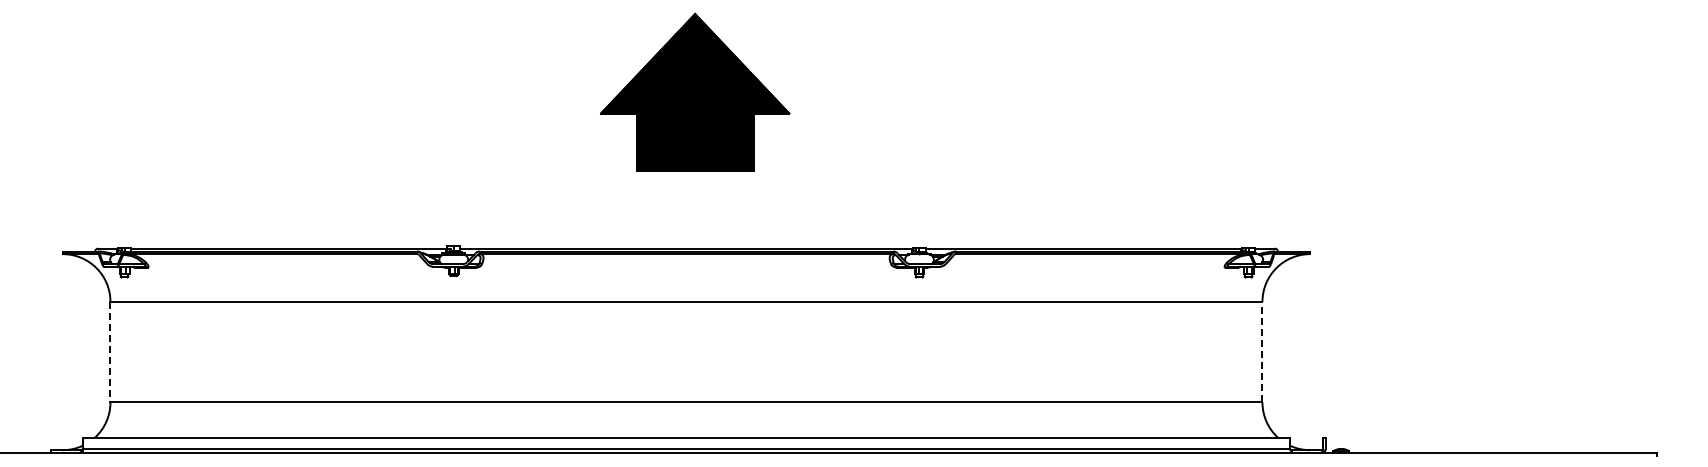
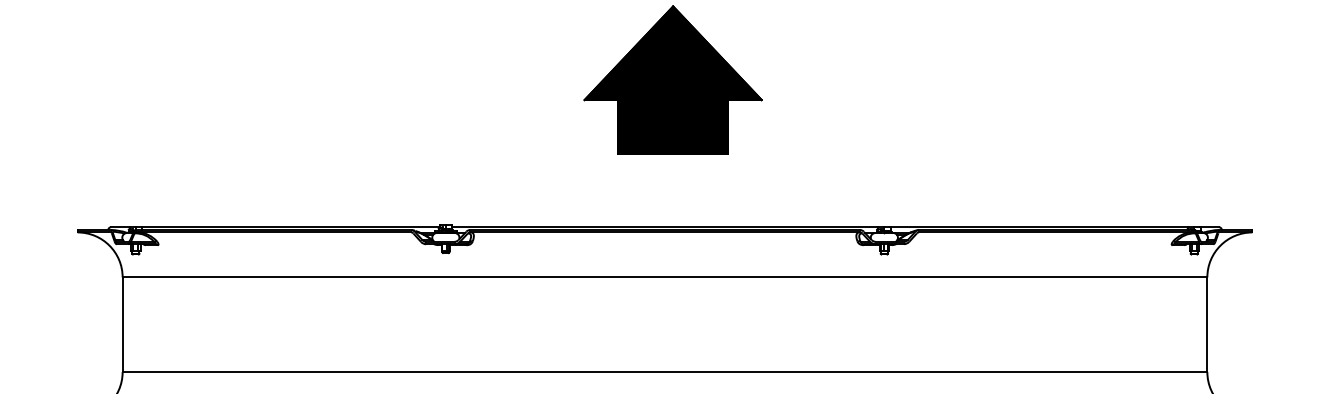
line: (1262, 351) -> (1207, 324), dashed -> solid
line: (110, 352) -> (122, 325), dashed -> solid

